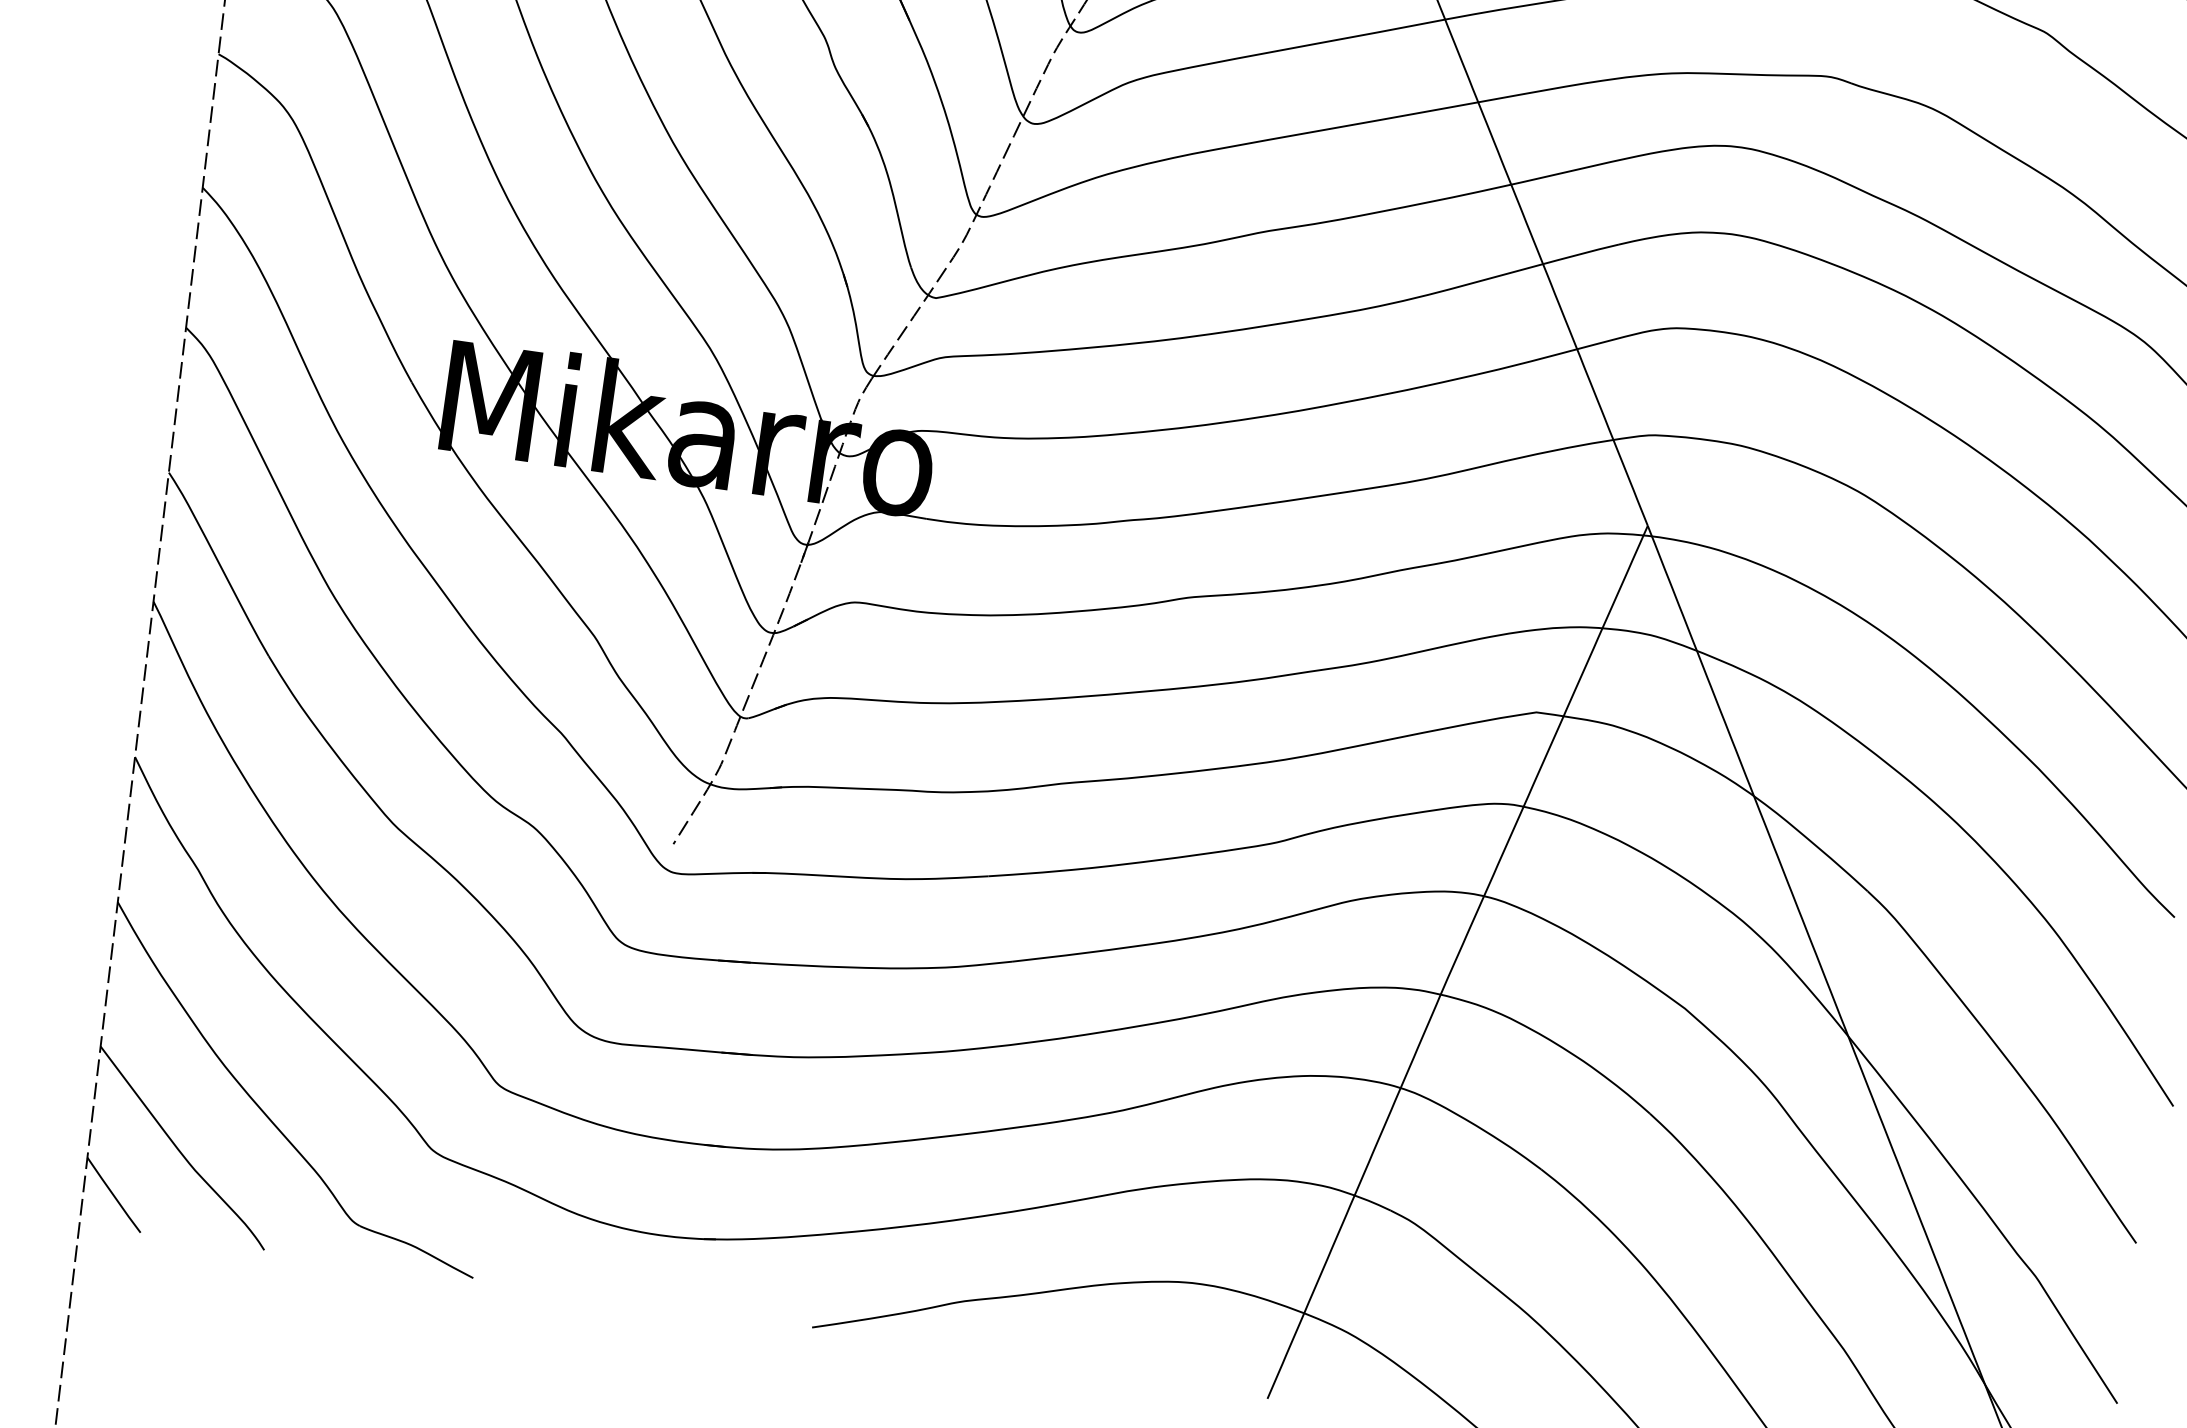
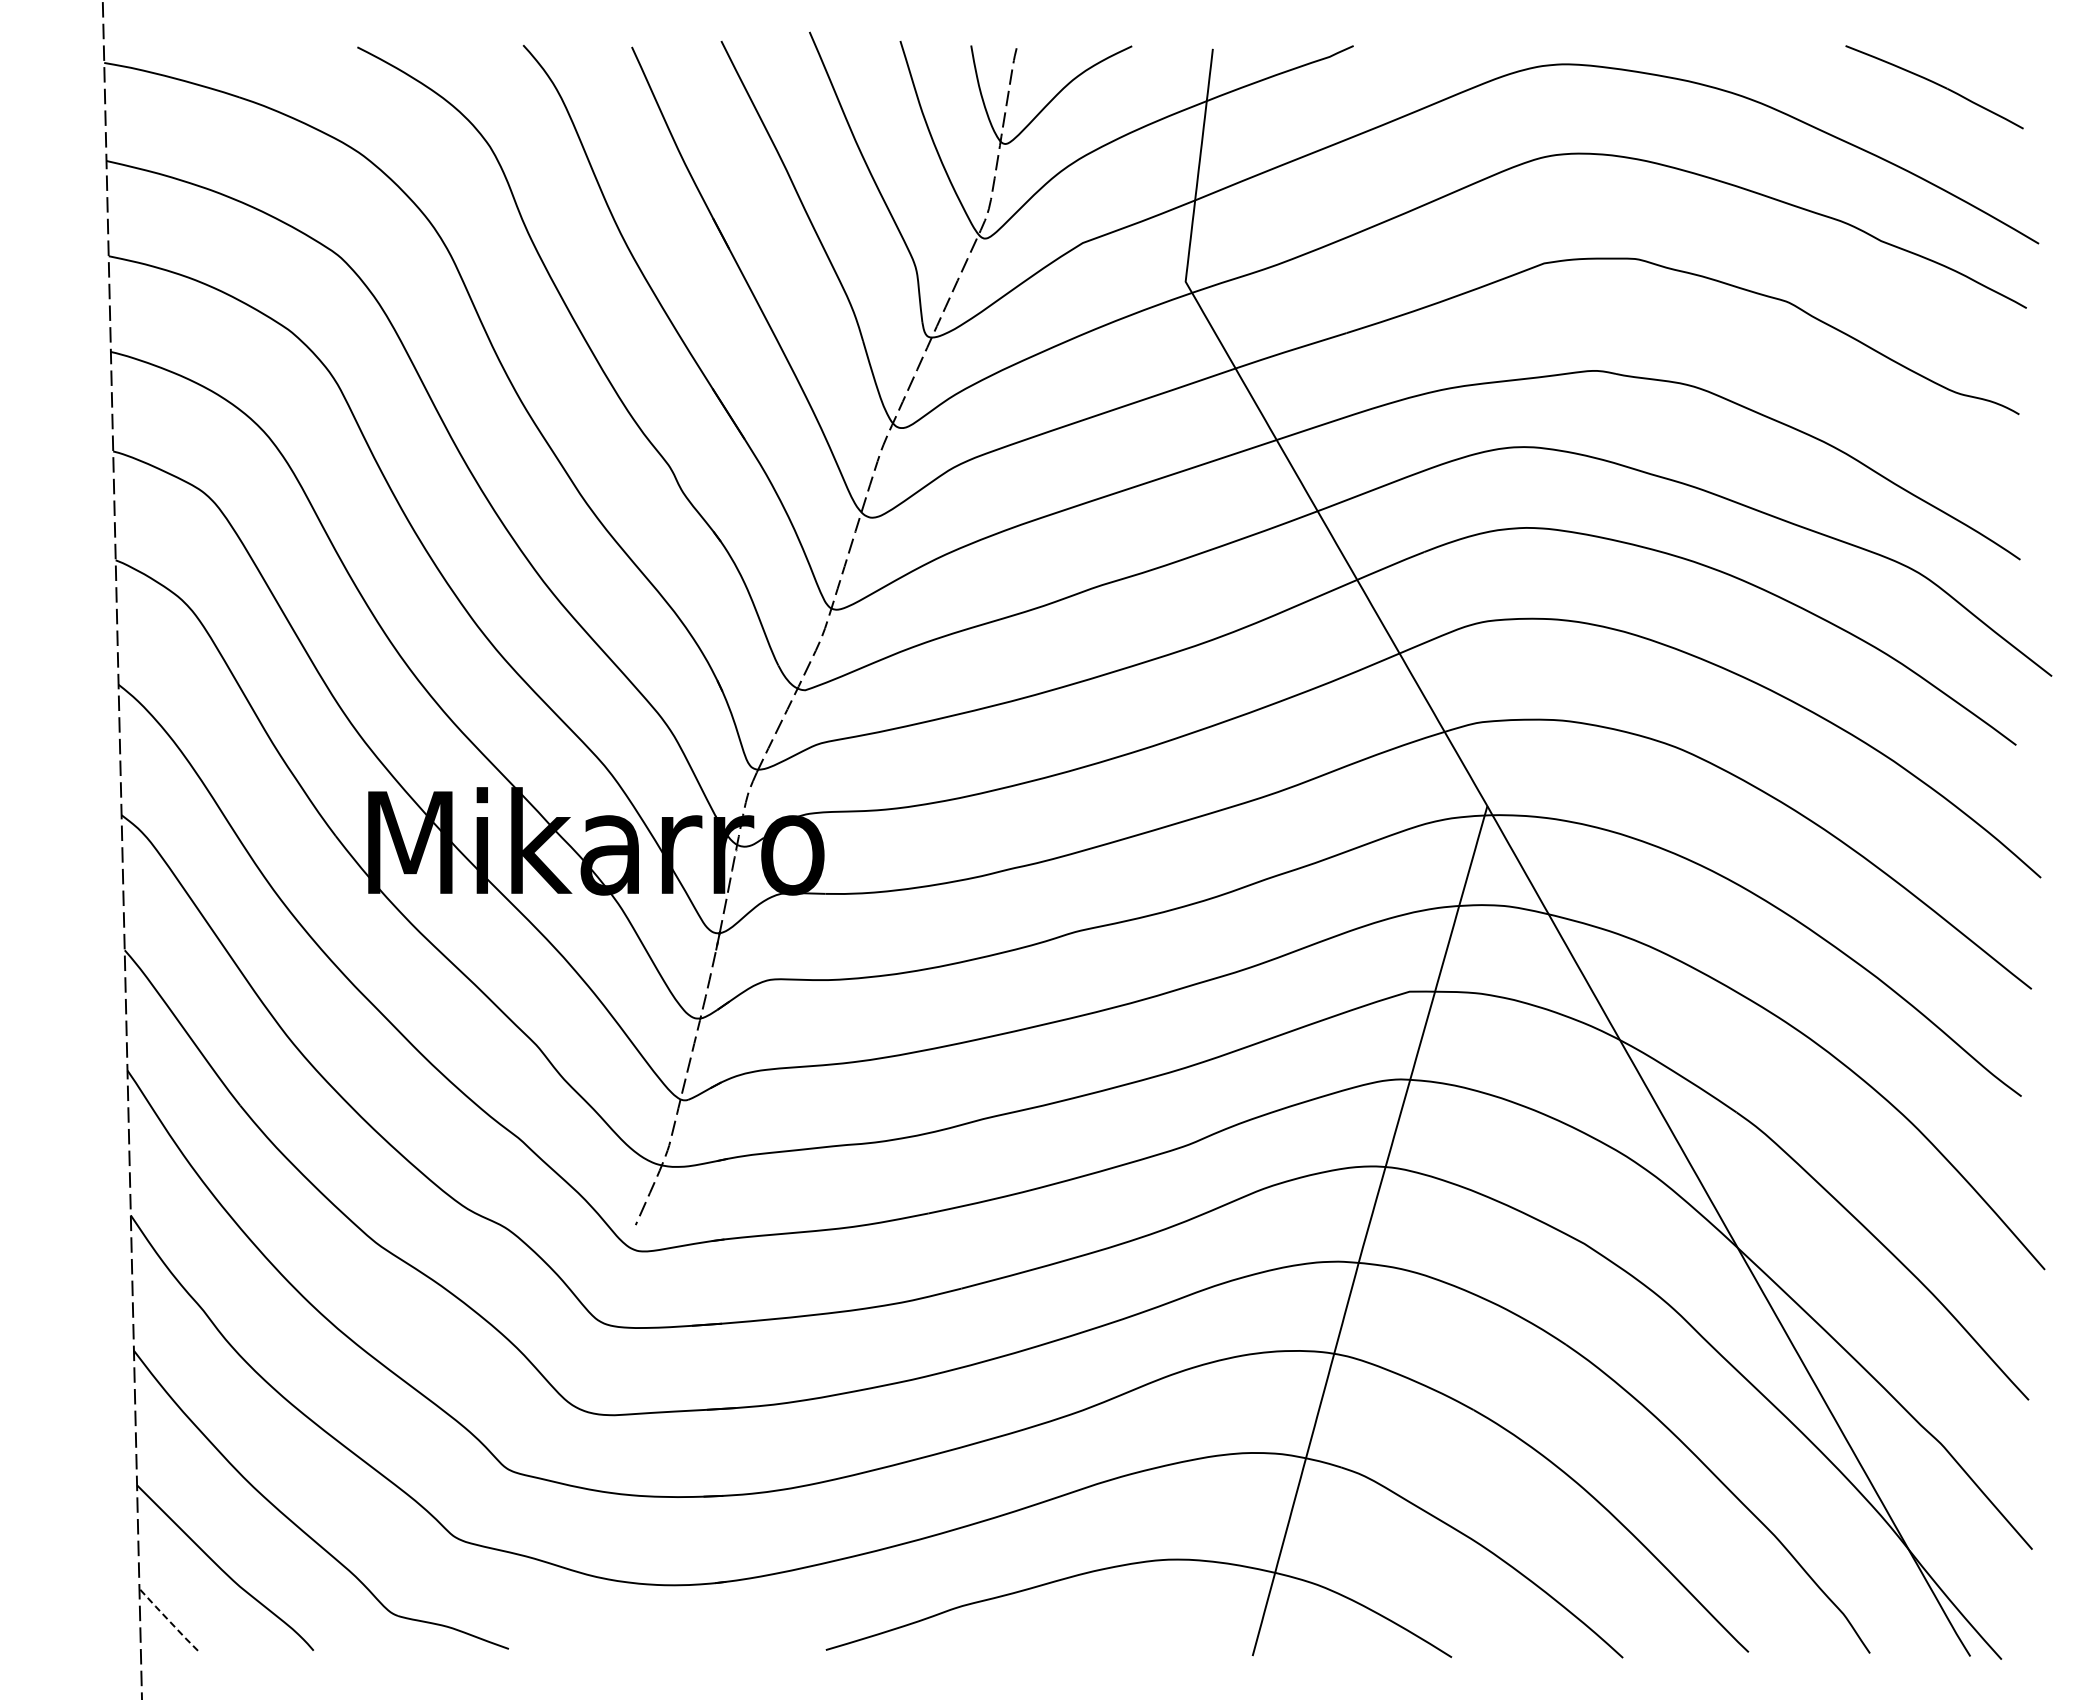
line: (113, 1194) -> (168, 1619), solid -> dashed

